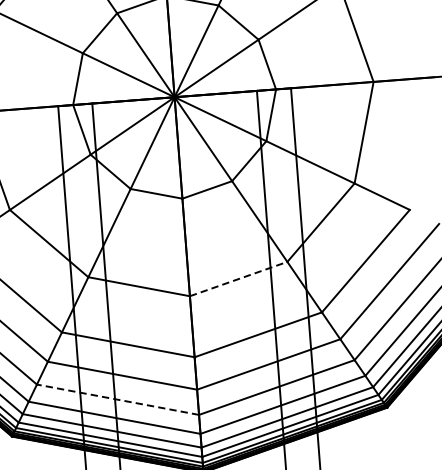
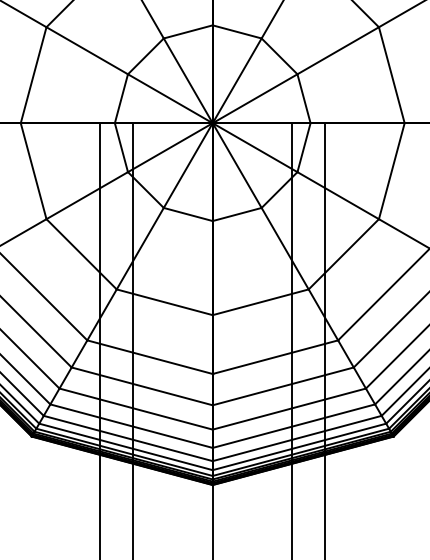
line: (238, 279) -> (260, 302), dashed -> solid
line: (117, 399) -> (135, 408), dashed -> solid

